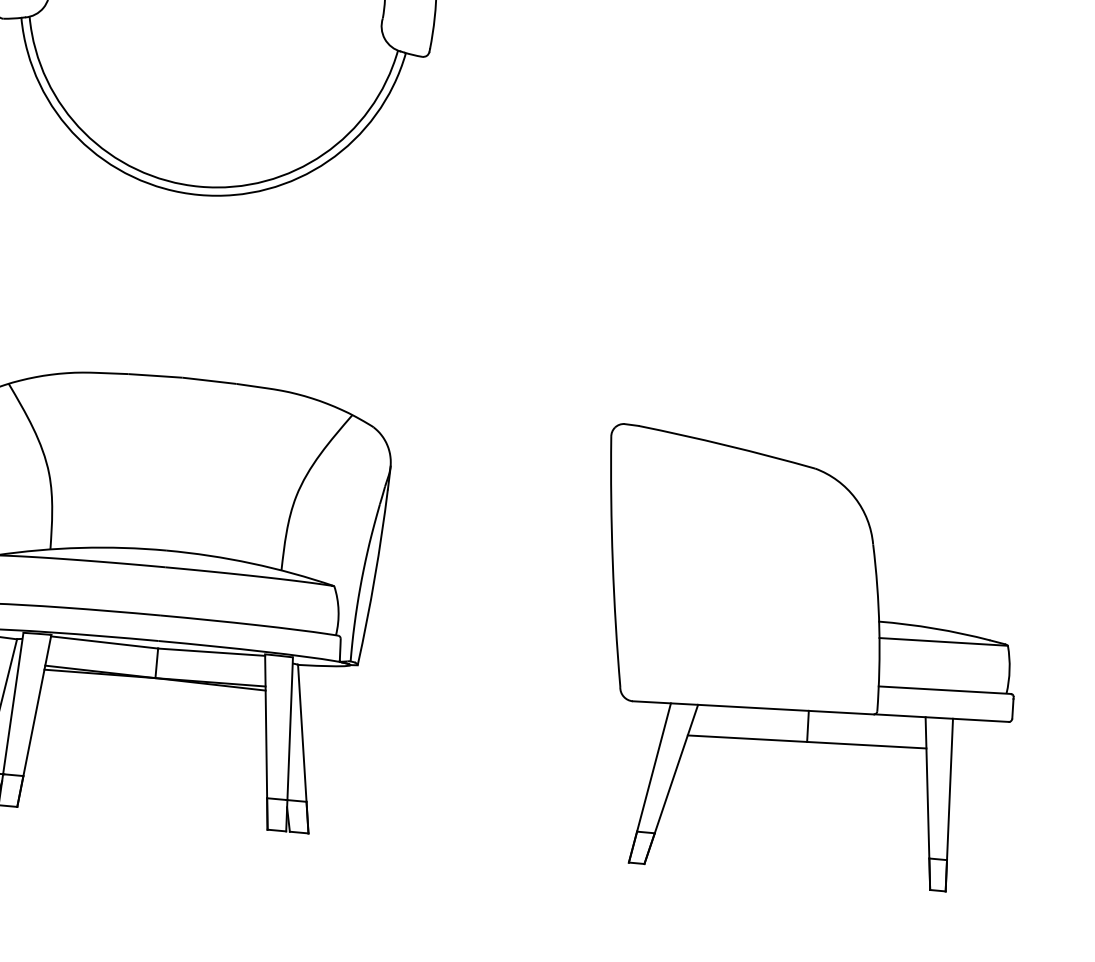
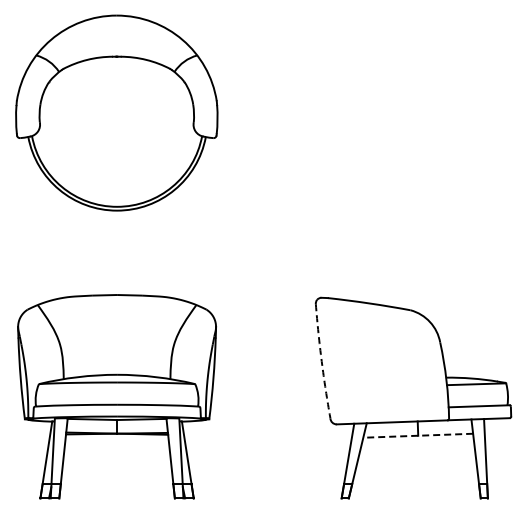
arc: (612, 562) -> (321, 361), solid -> dashed
line: (807, 741) -> (418, 435), solid -> dashed

